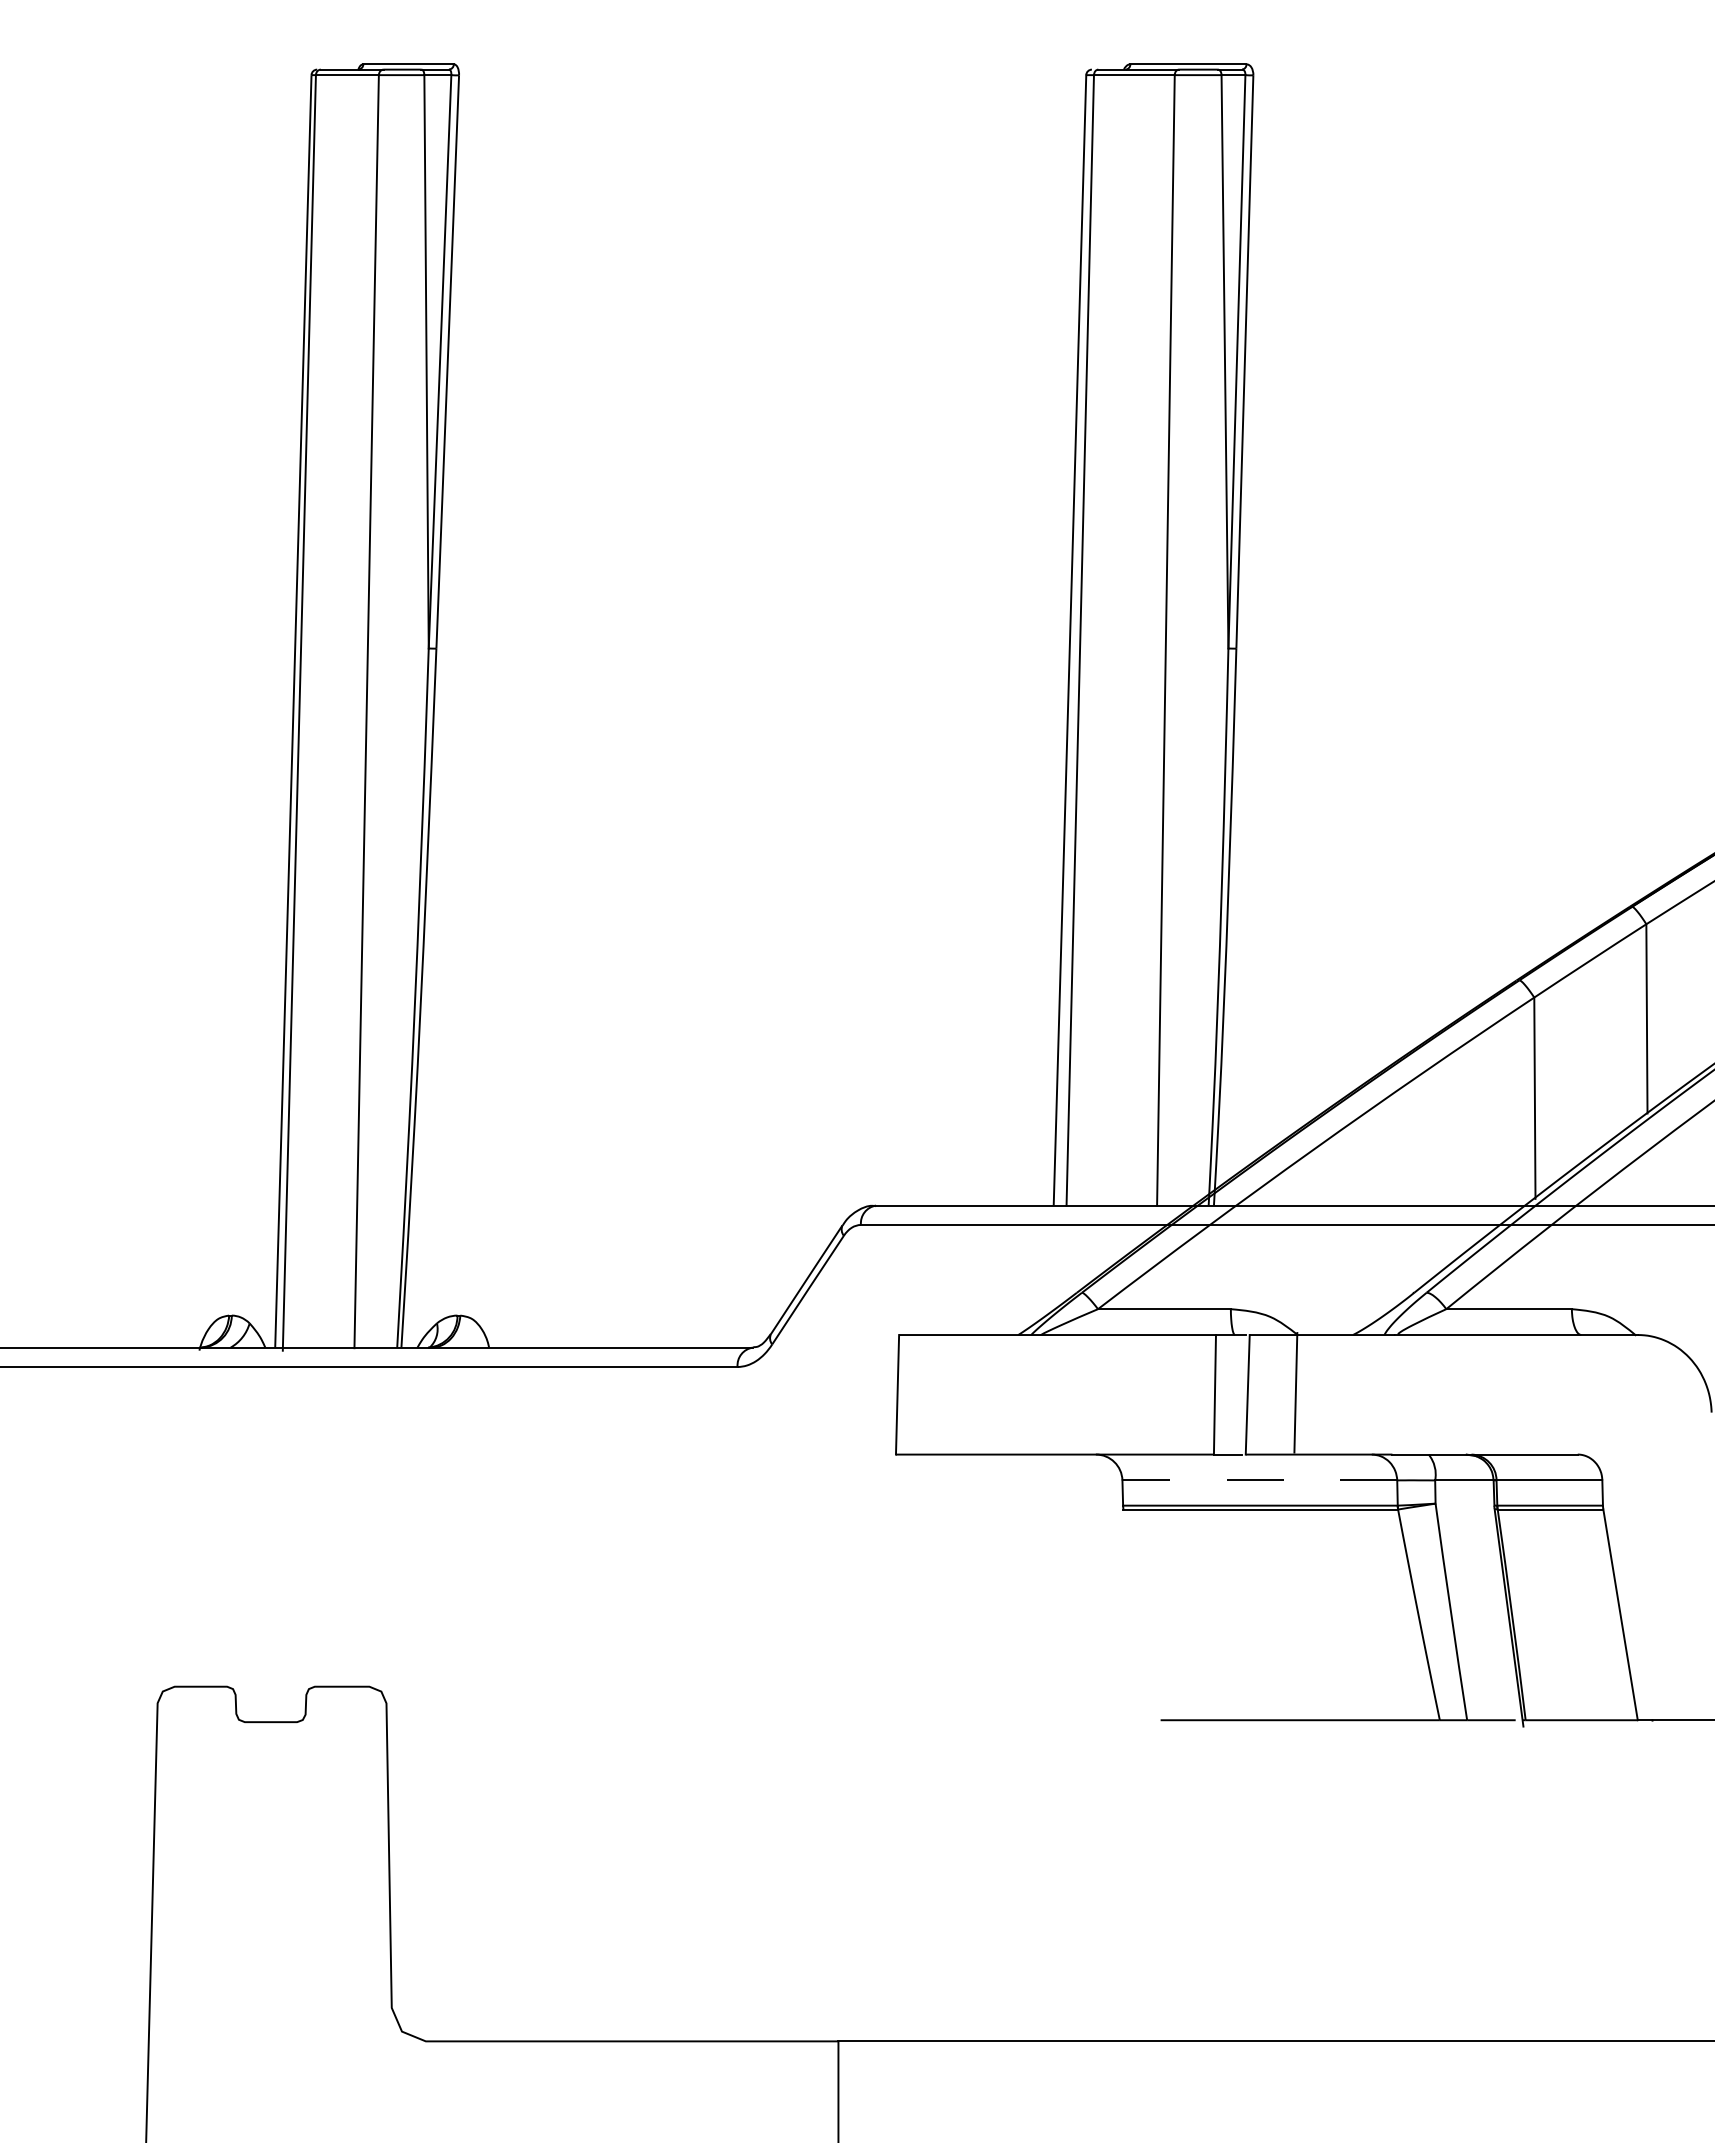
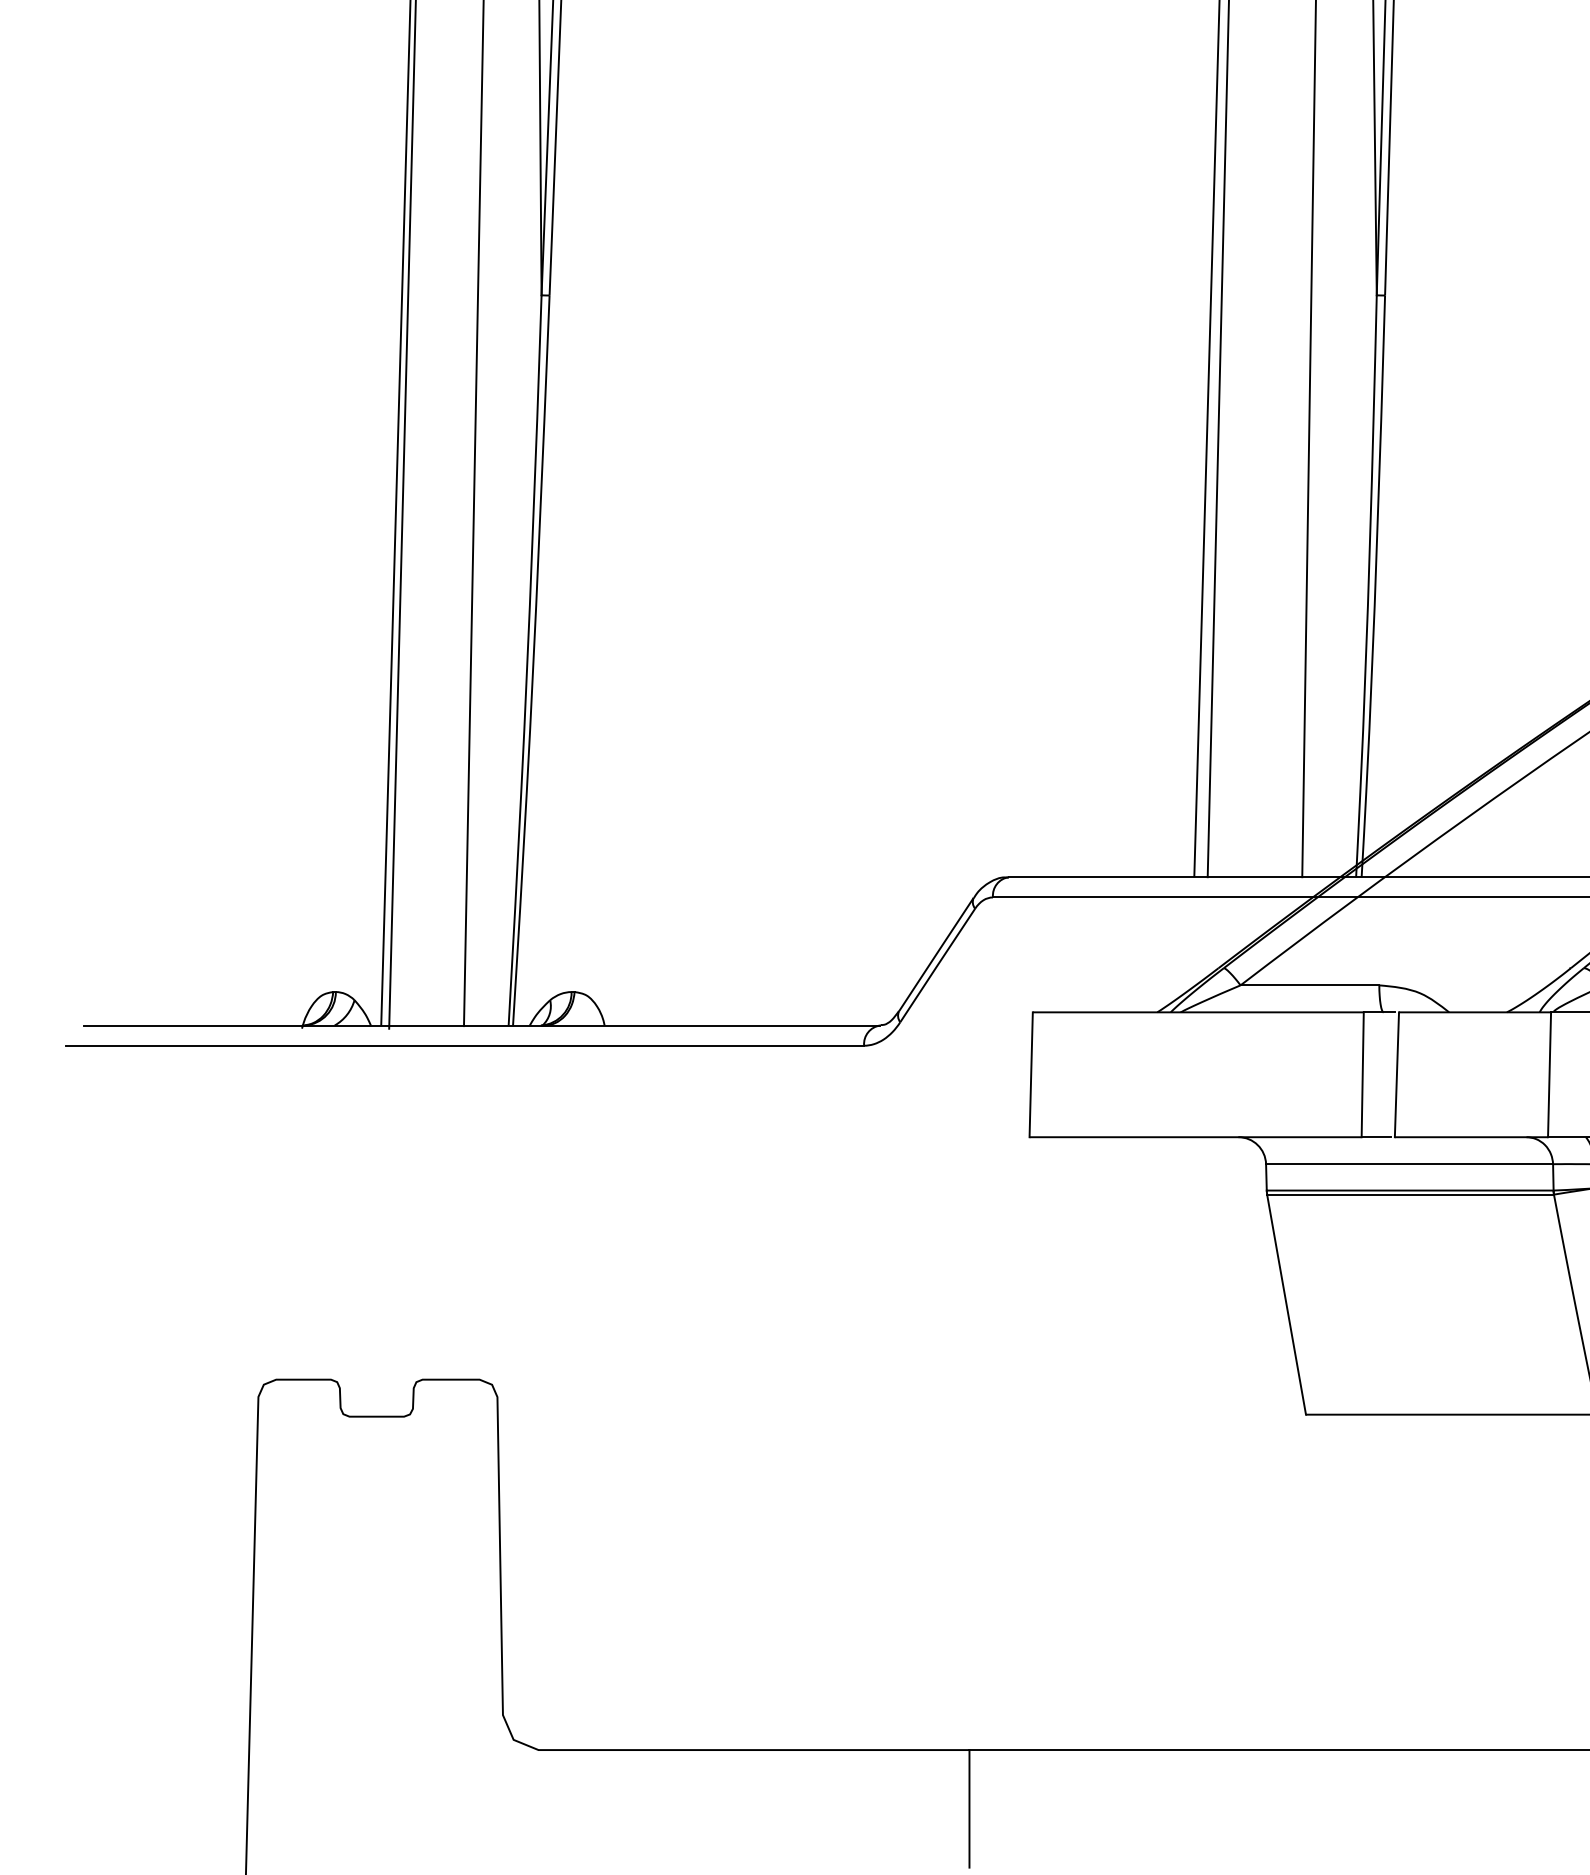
line: (1295, 1392) -> (1549, 1074), moved
line: (1259, 1480) -> (1409, 1164), dashed -> solid
line: (1141, 1614) -> (1285, 1304), added

